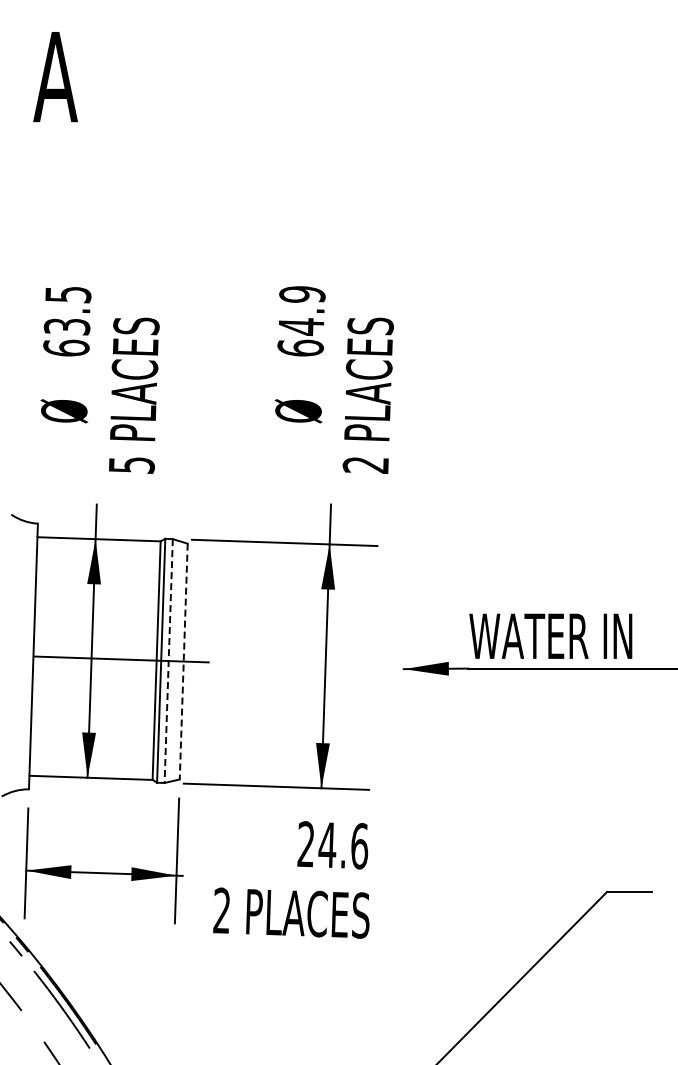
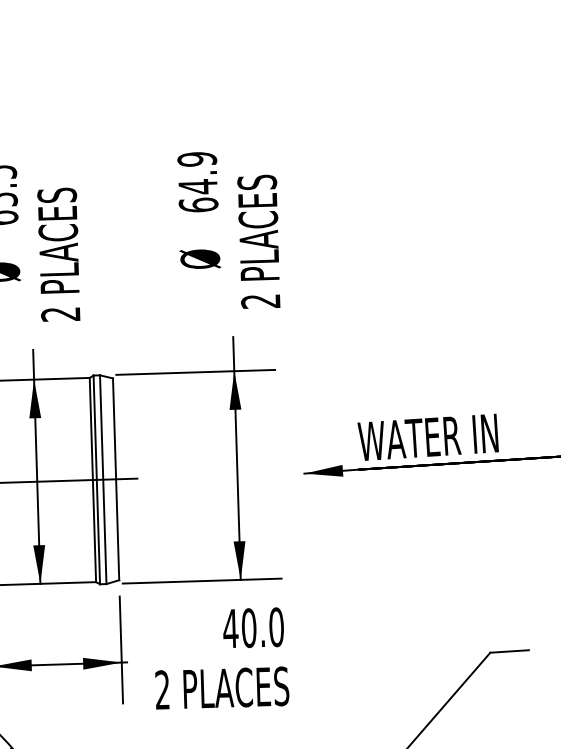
text: (131, 465) -> (60, 314), 5 -> 2
line: (168, 661) -> (103, 480), dashed -> solid
line: (183, 661) -> (115, 479), dashed -> solid
text: (332, 845) -> (253, 628), 24.6 -> 40.0

